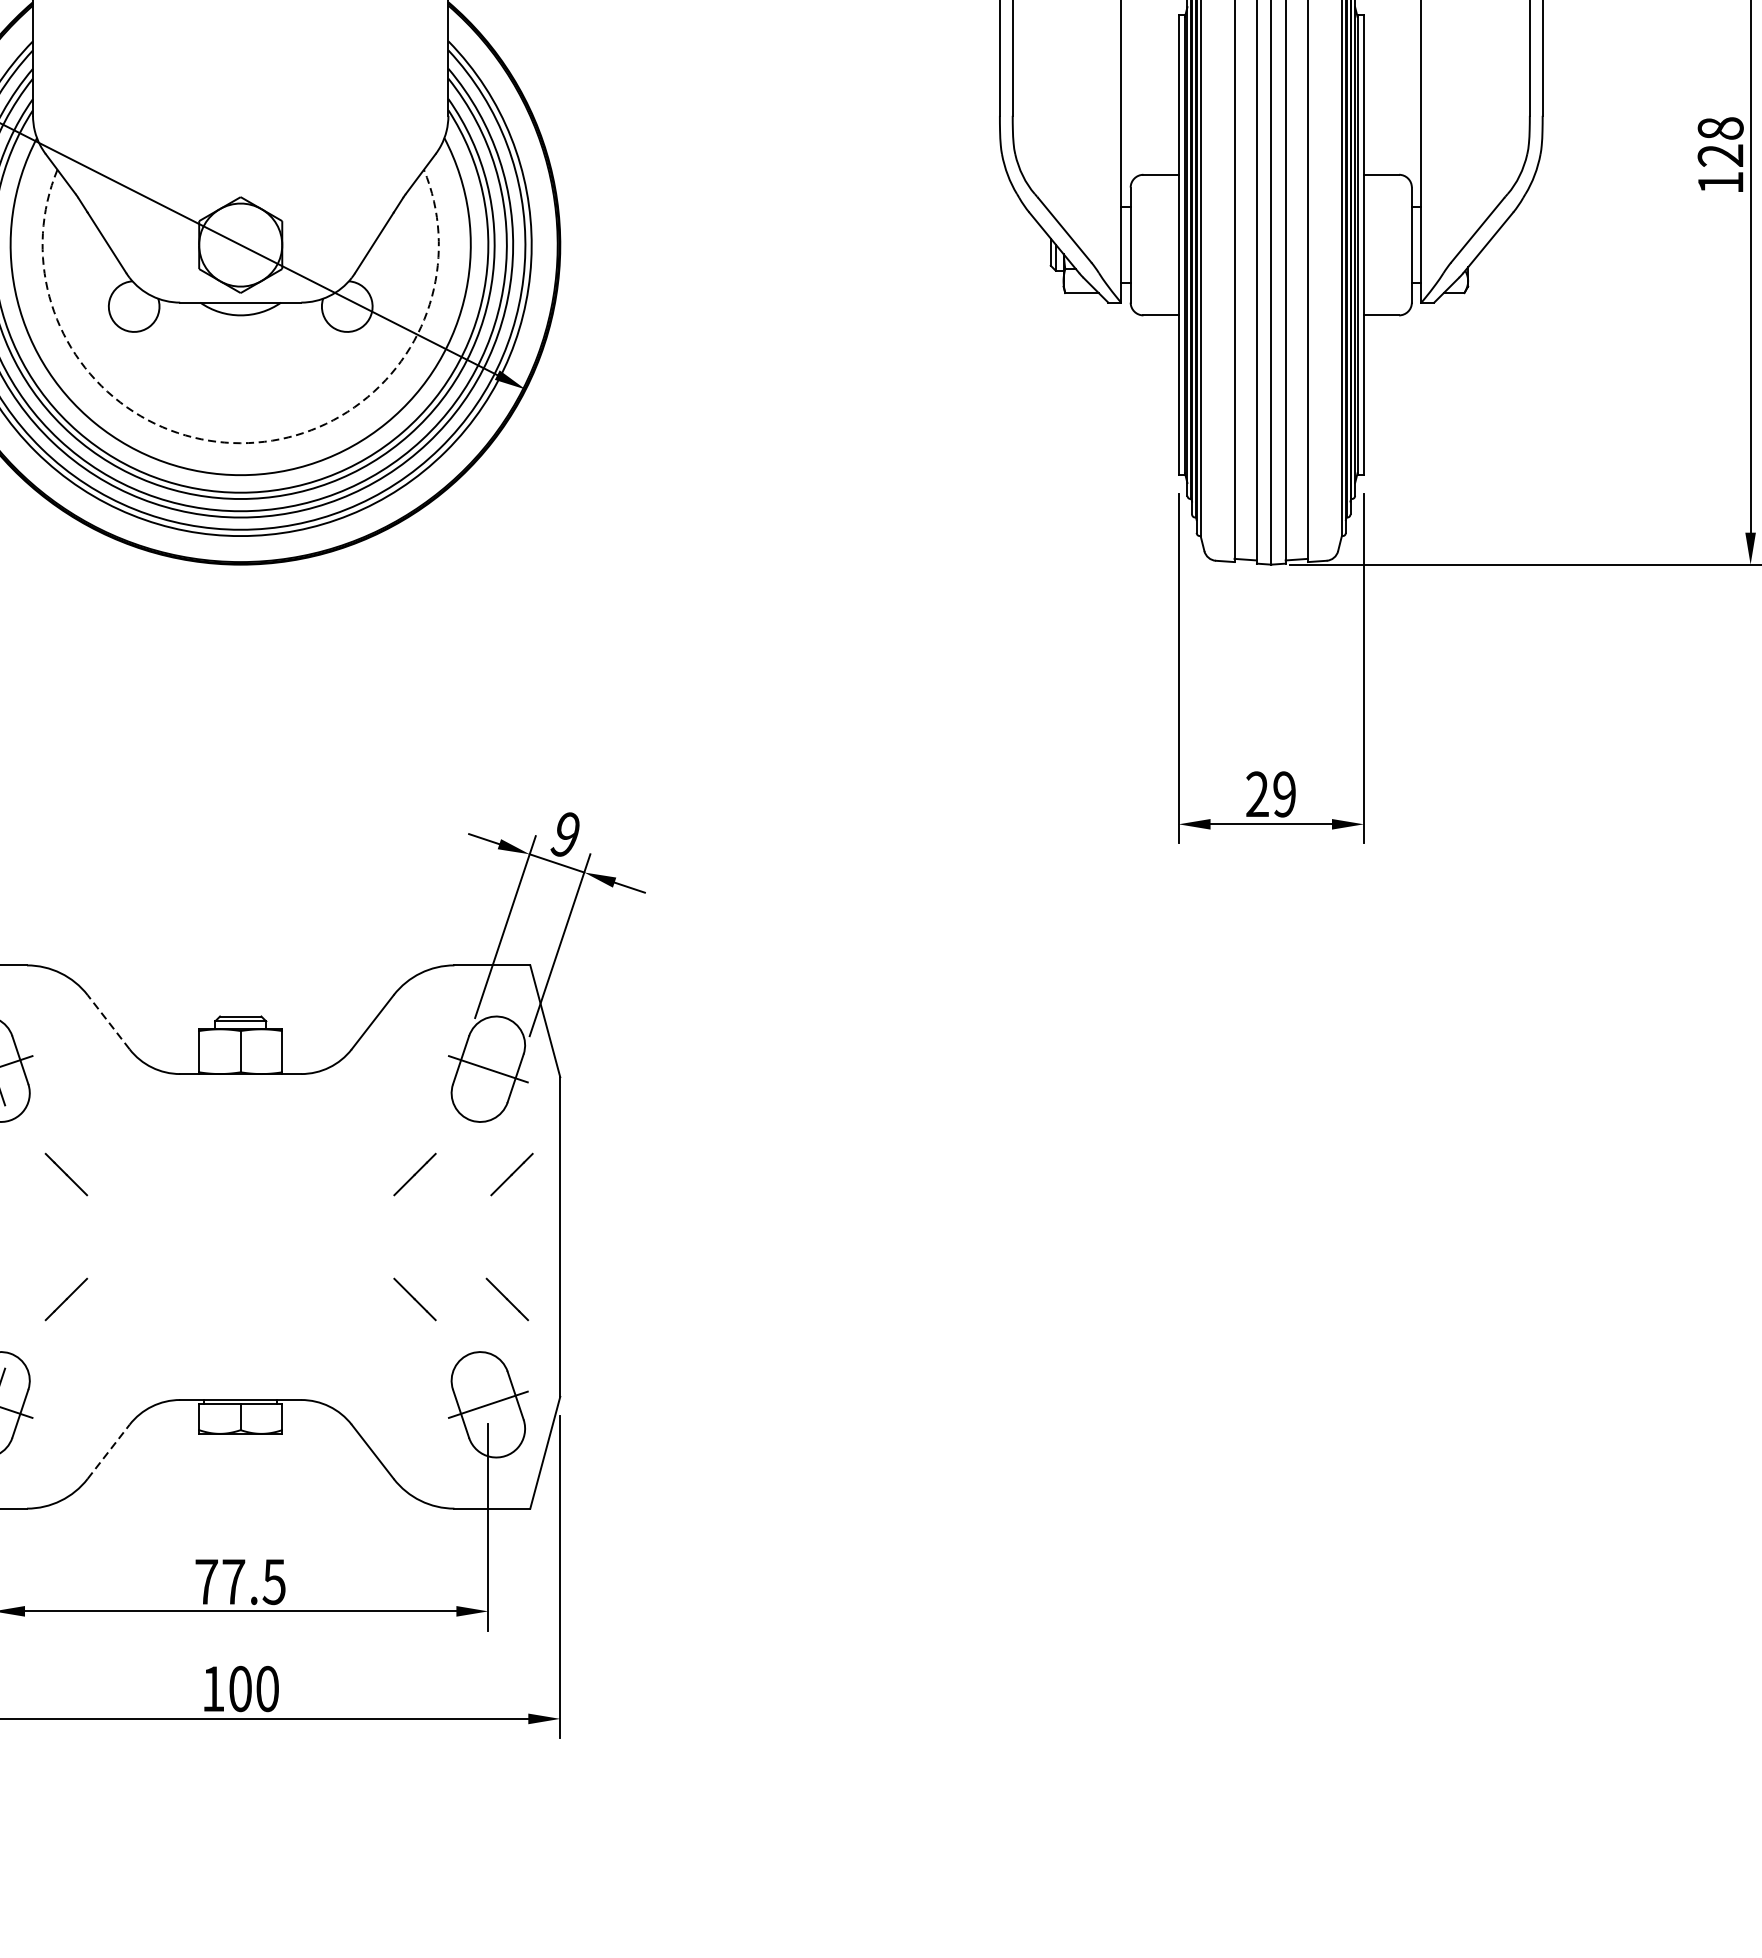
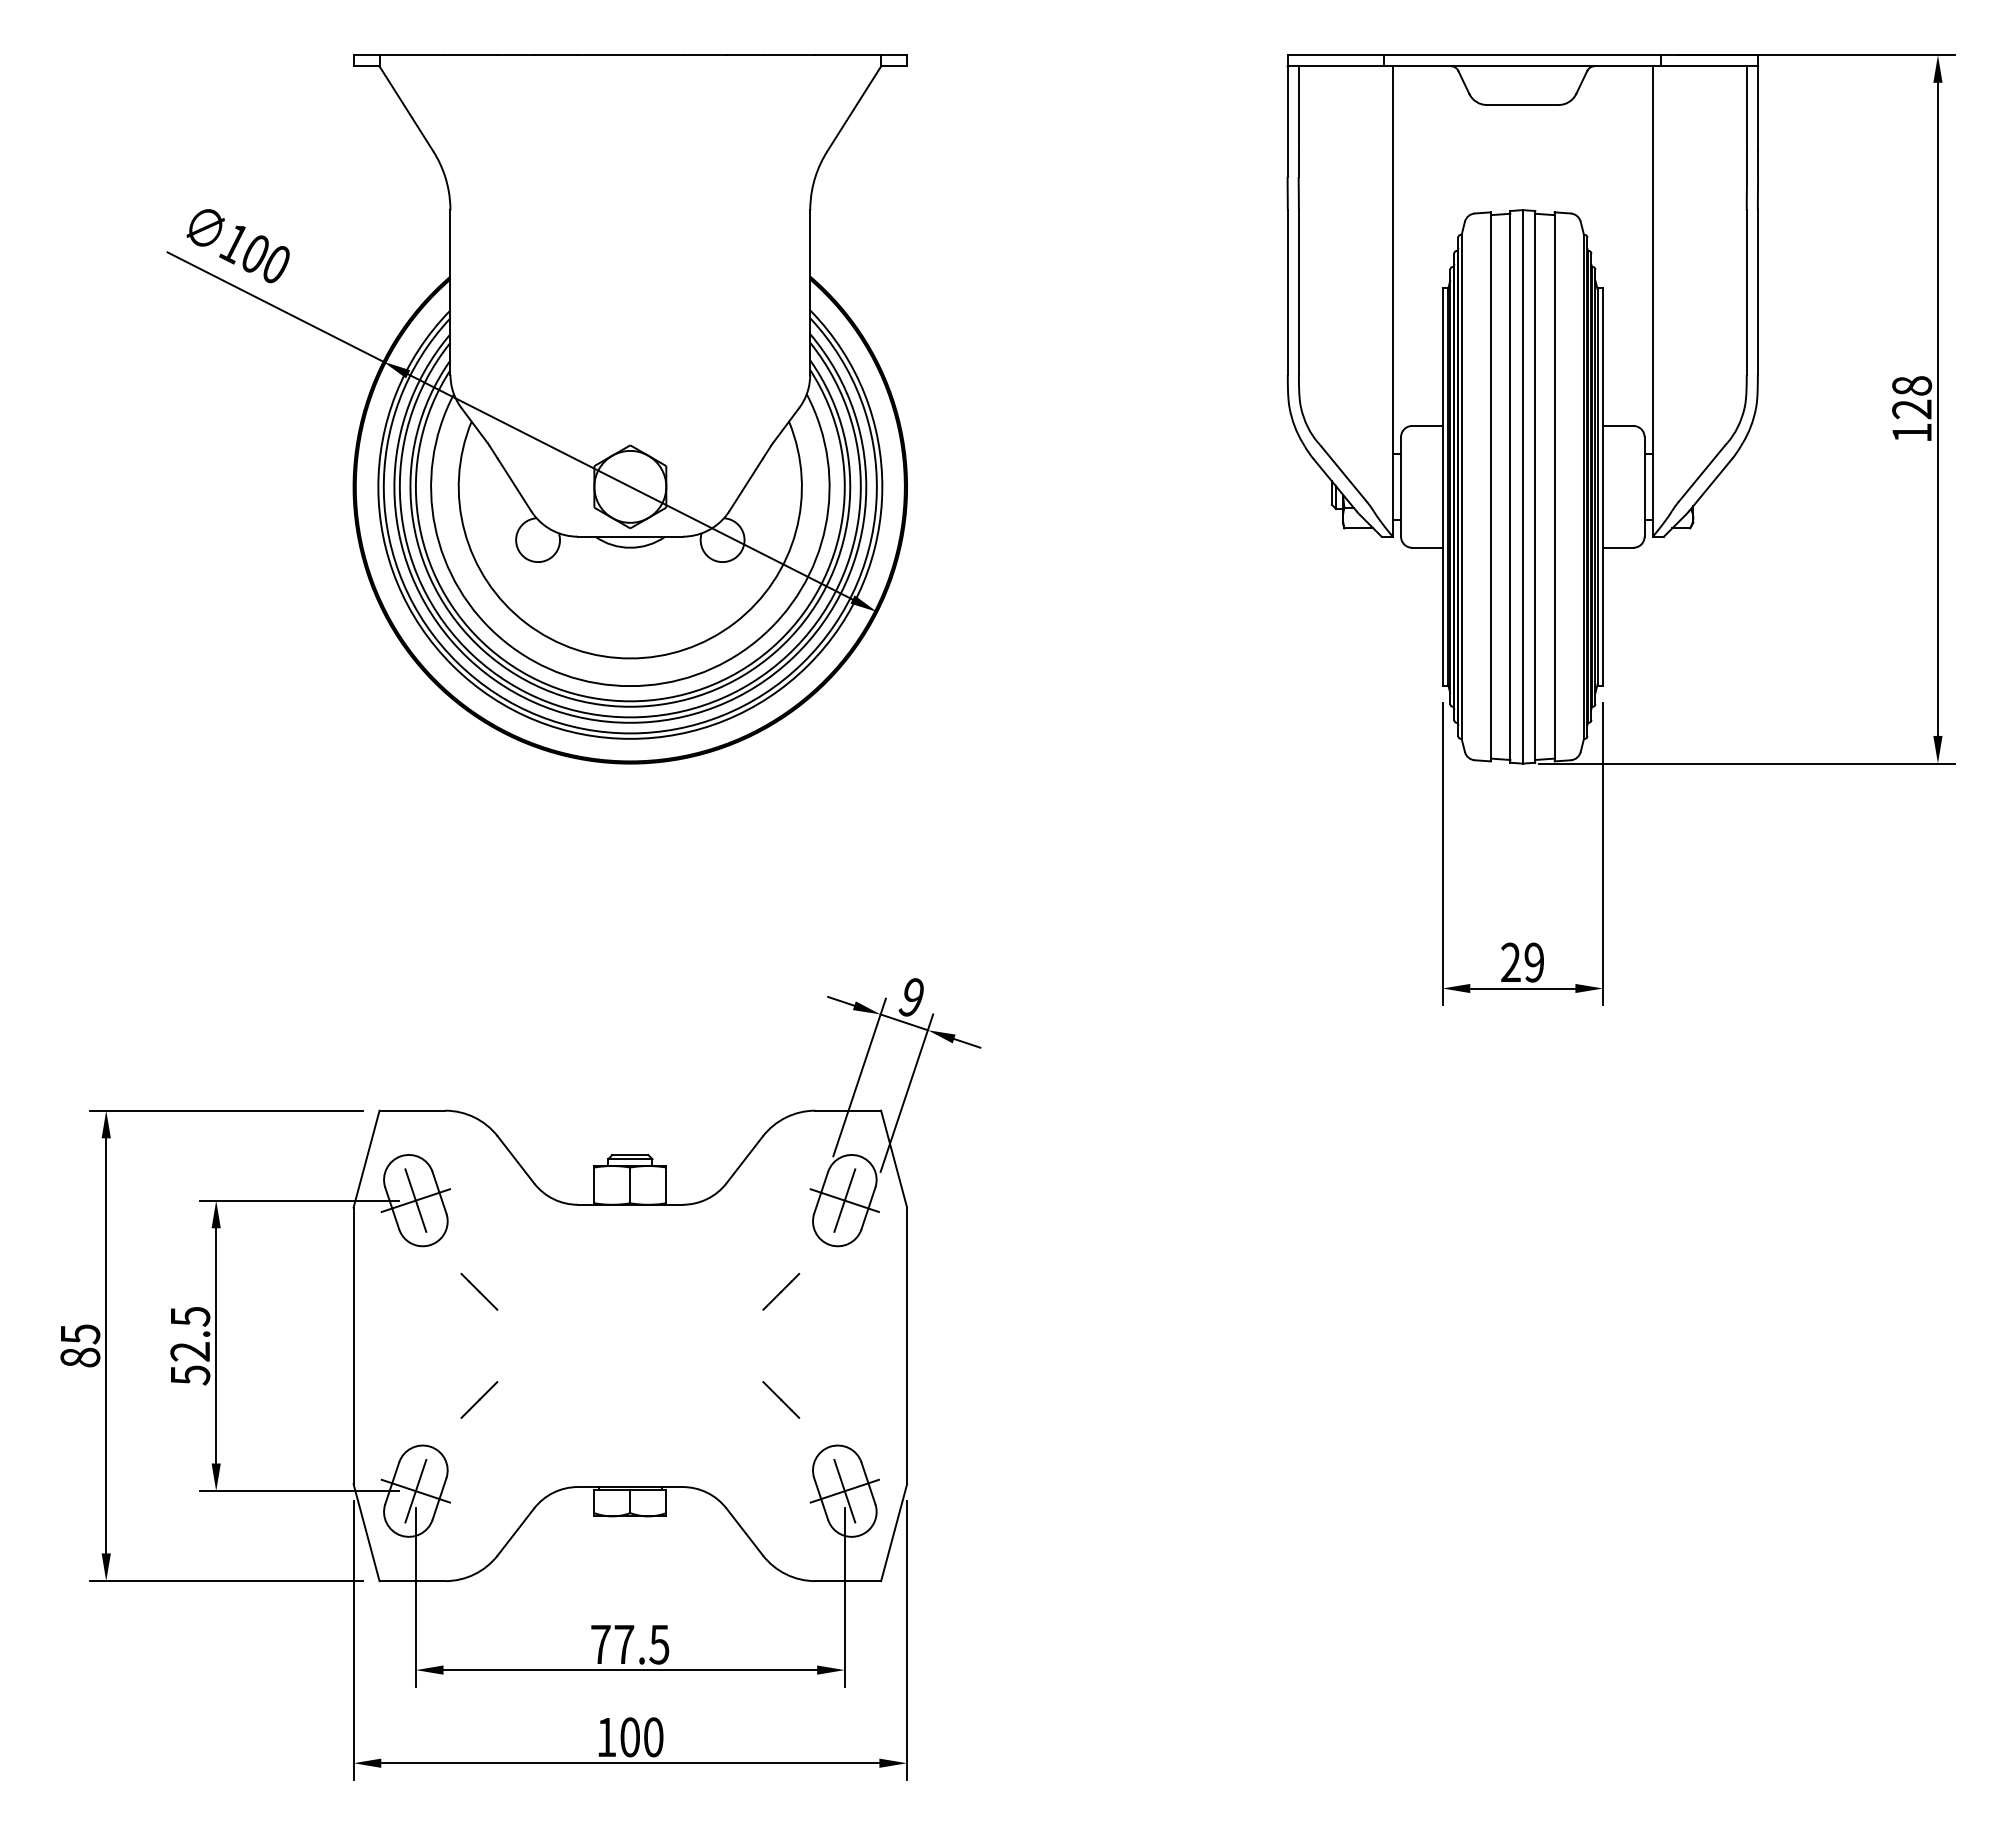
arc: (240, 443) -> (630, 658), dashed -> solid
line: (108, 1021) -> (515, 1159), dashed -> solid
line: (488, 1069) -> (844, 1200), added
line: (512, 1174) -> (865, 1291), removed
line: (507, 1298) -> (861, 1399), removed
line: (488, 1403) -> (844, 1490), added
line: (108, 1451) -> (515, 1531), dashed -> solid

